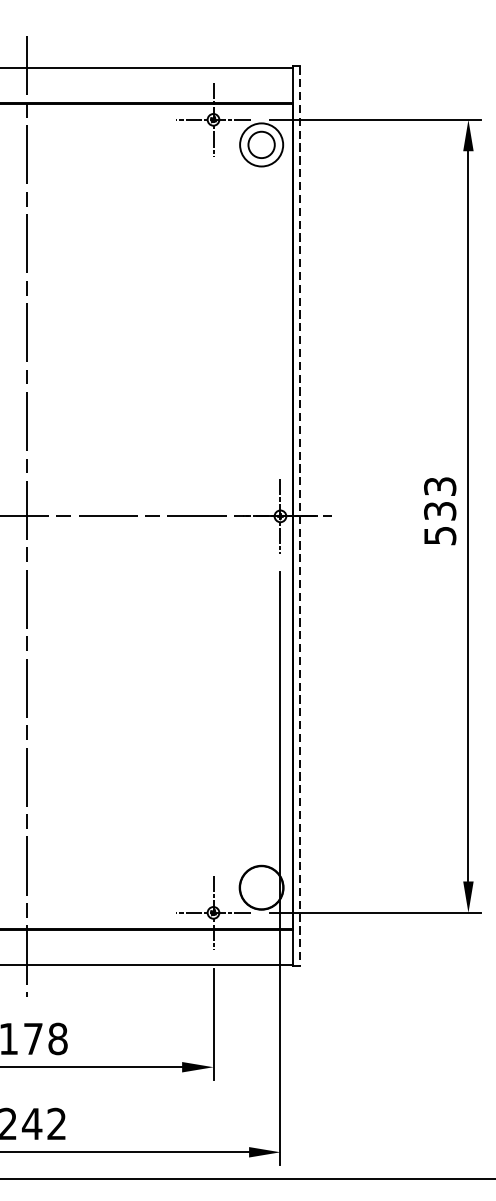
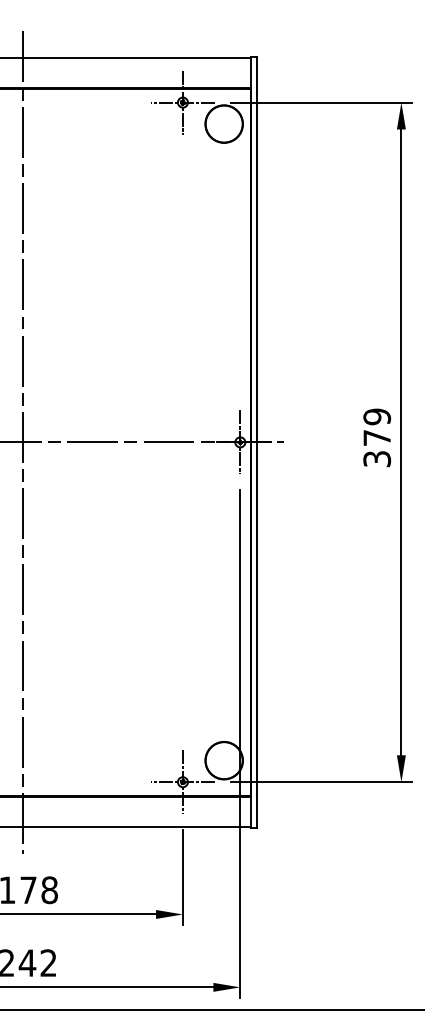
circle: (262, 144) -> (224, 123), size x1.67
text: (440, 510) -> (377, 437), 533 -> 379
line: (300, 516) -> (257, 442), dashed -> solid

